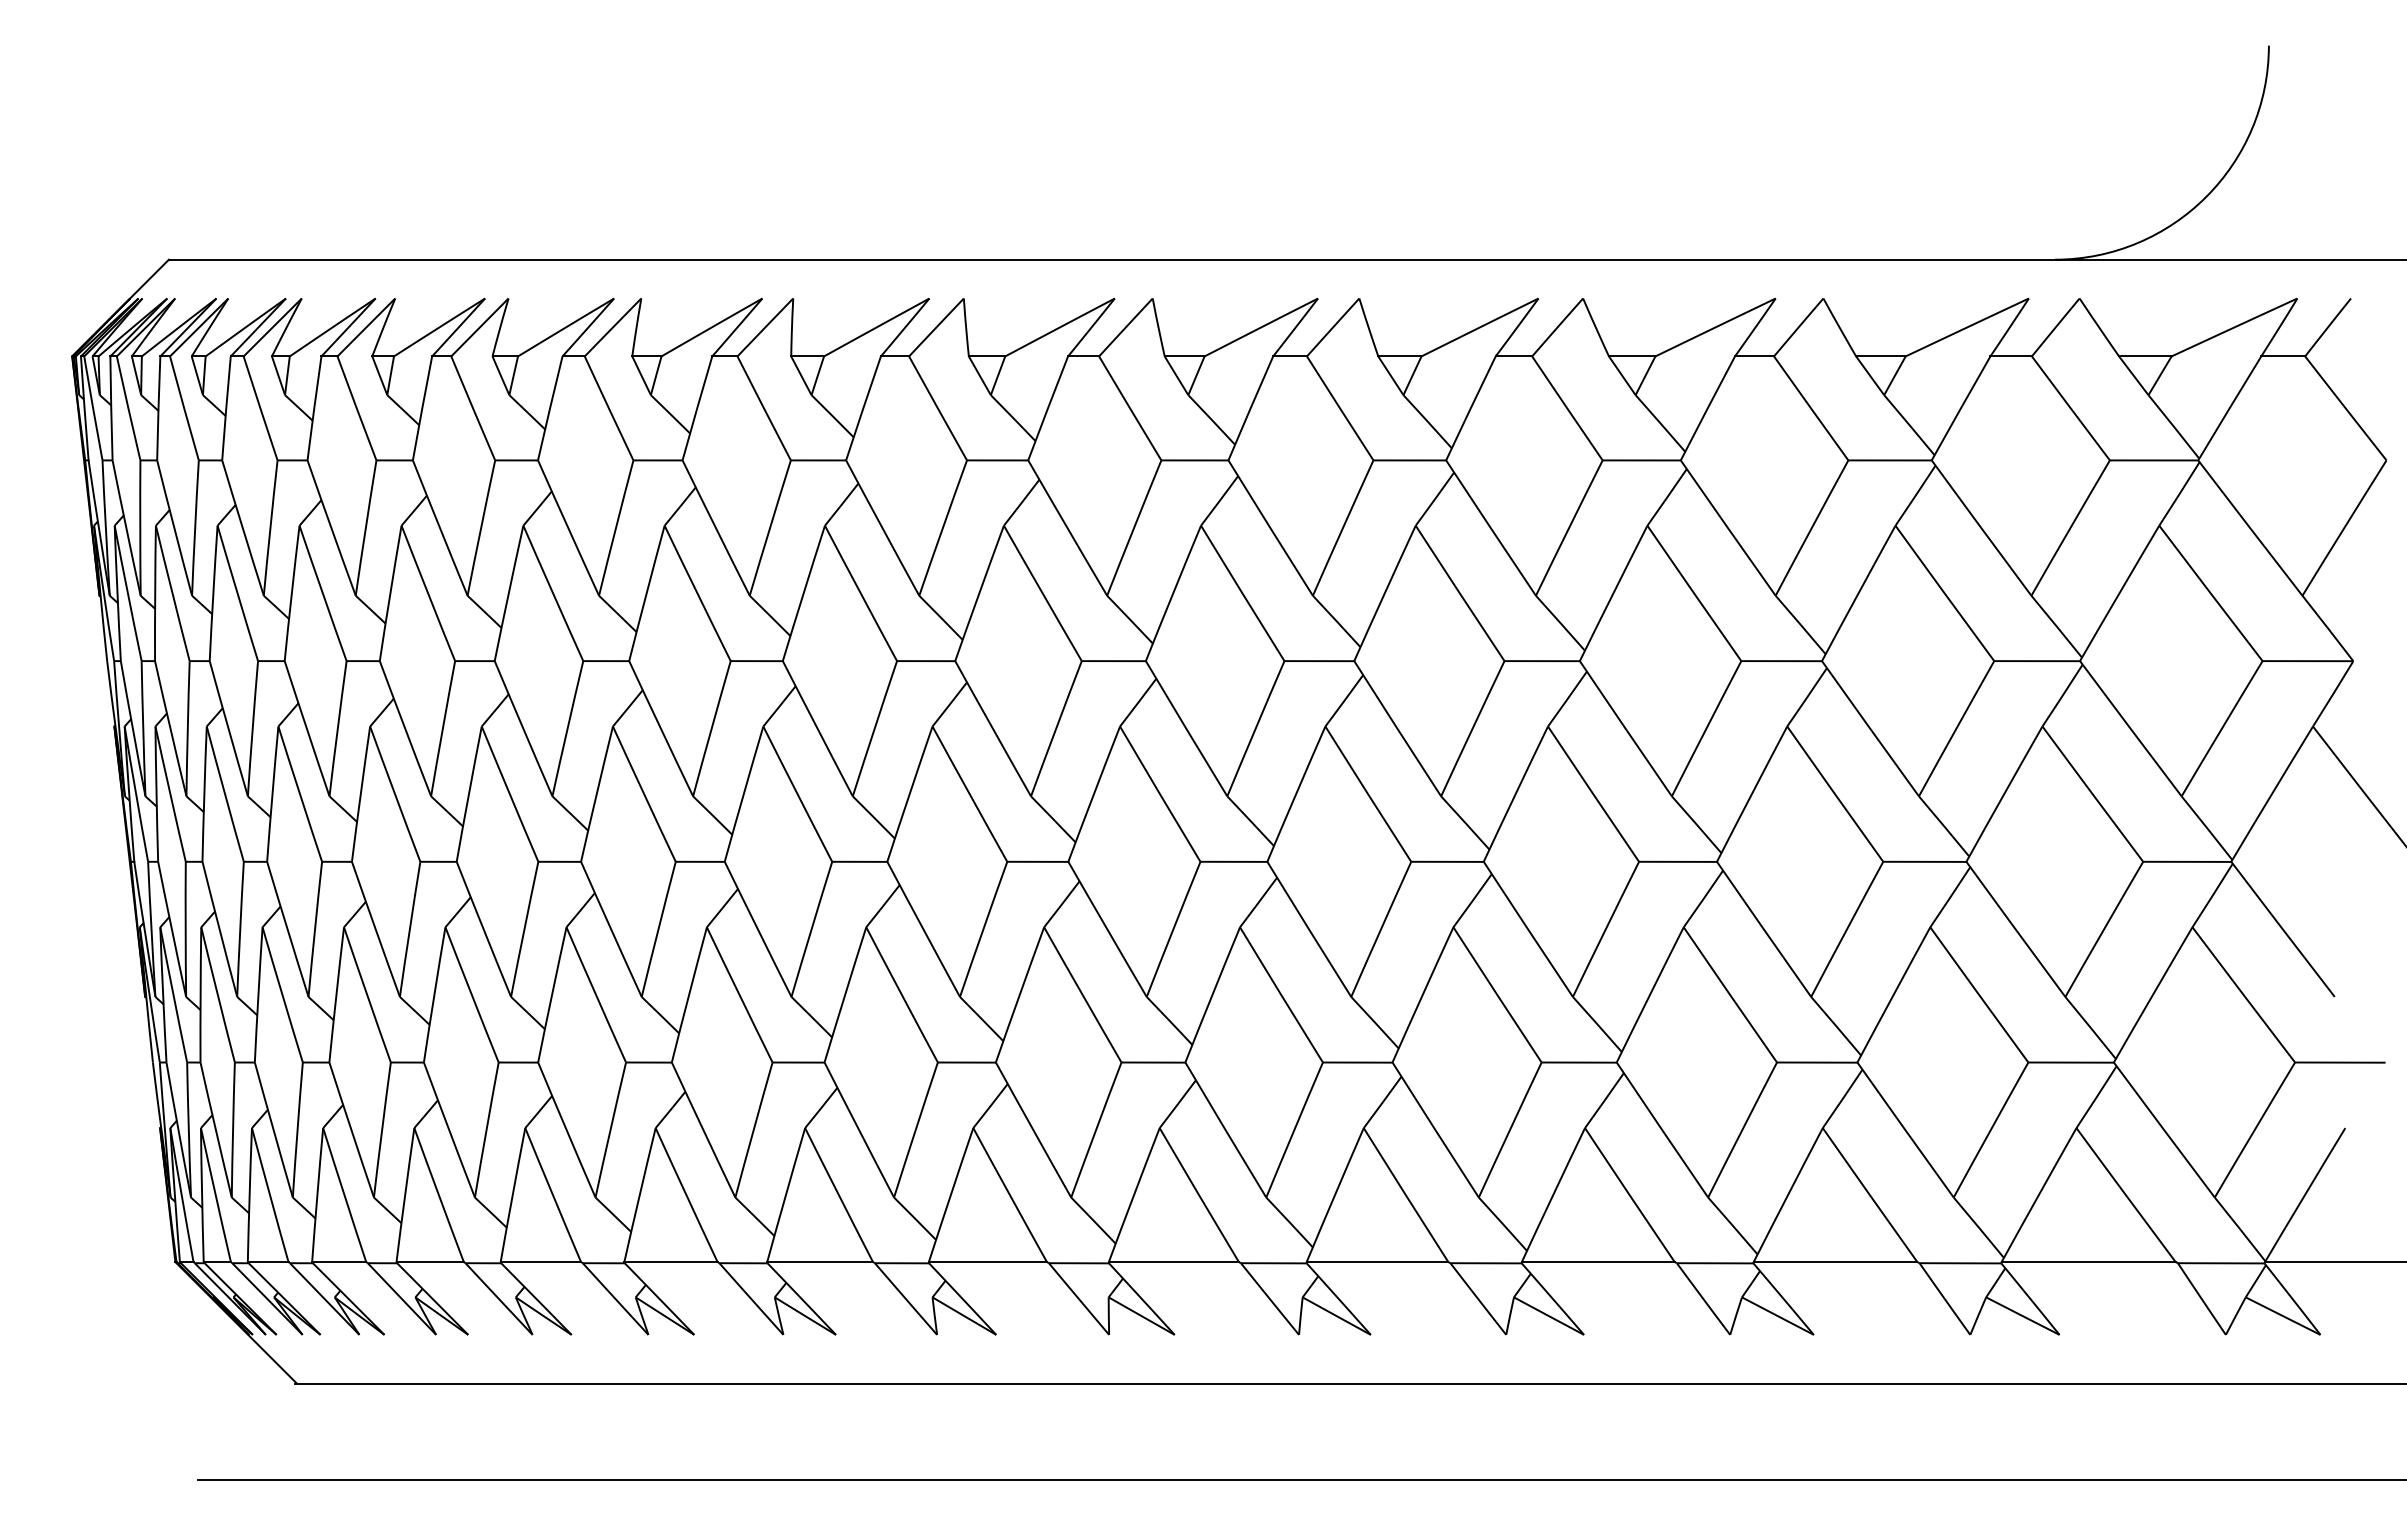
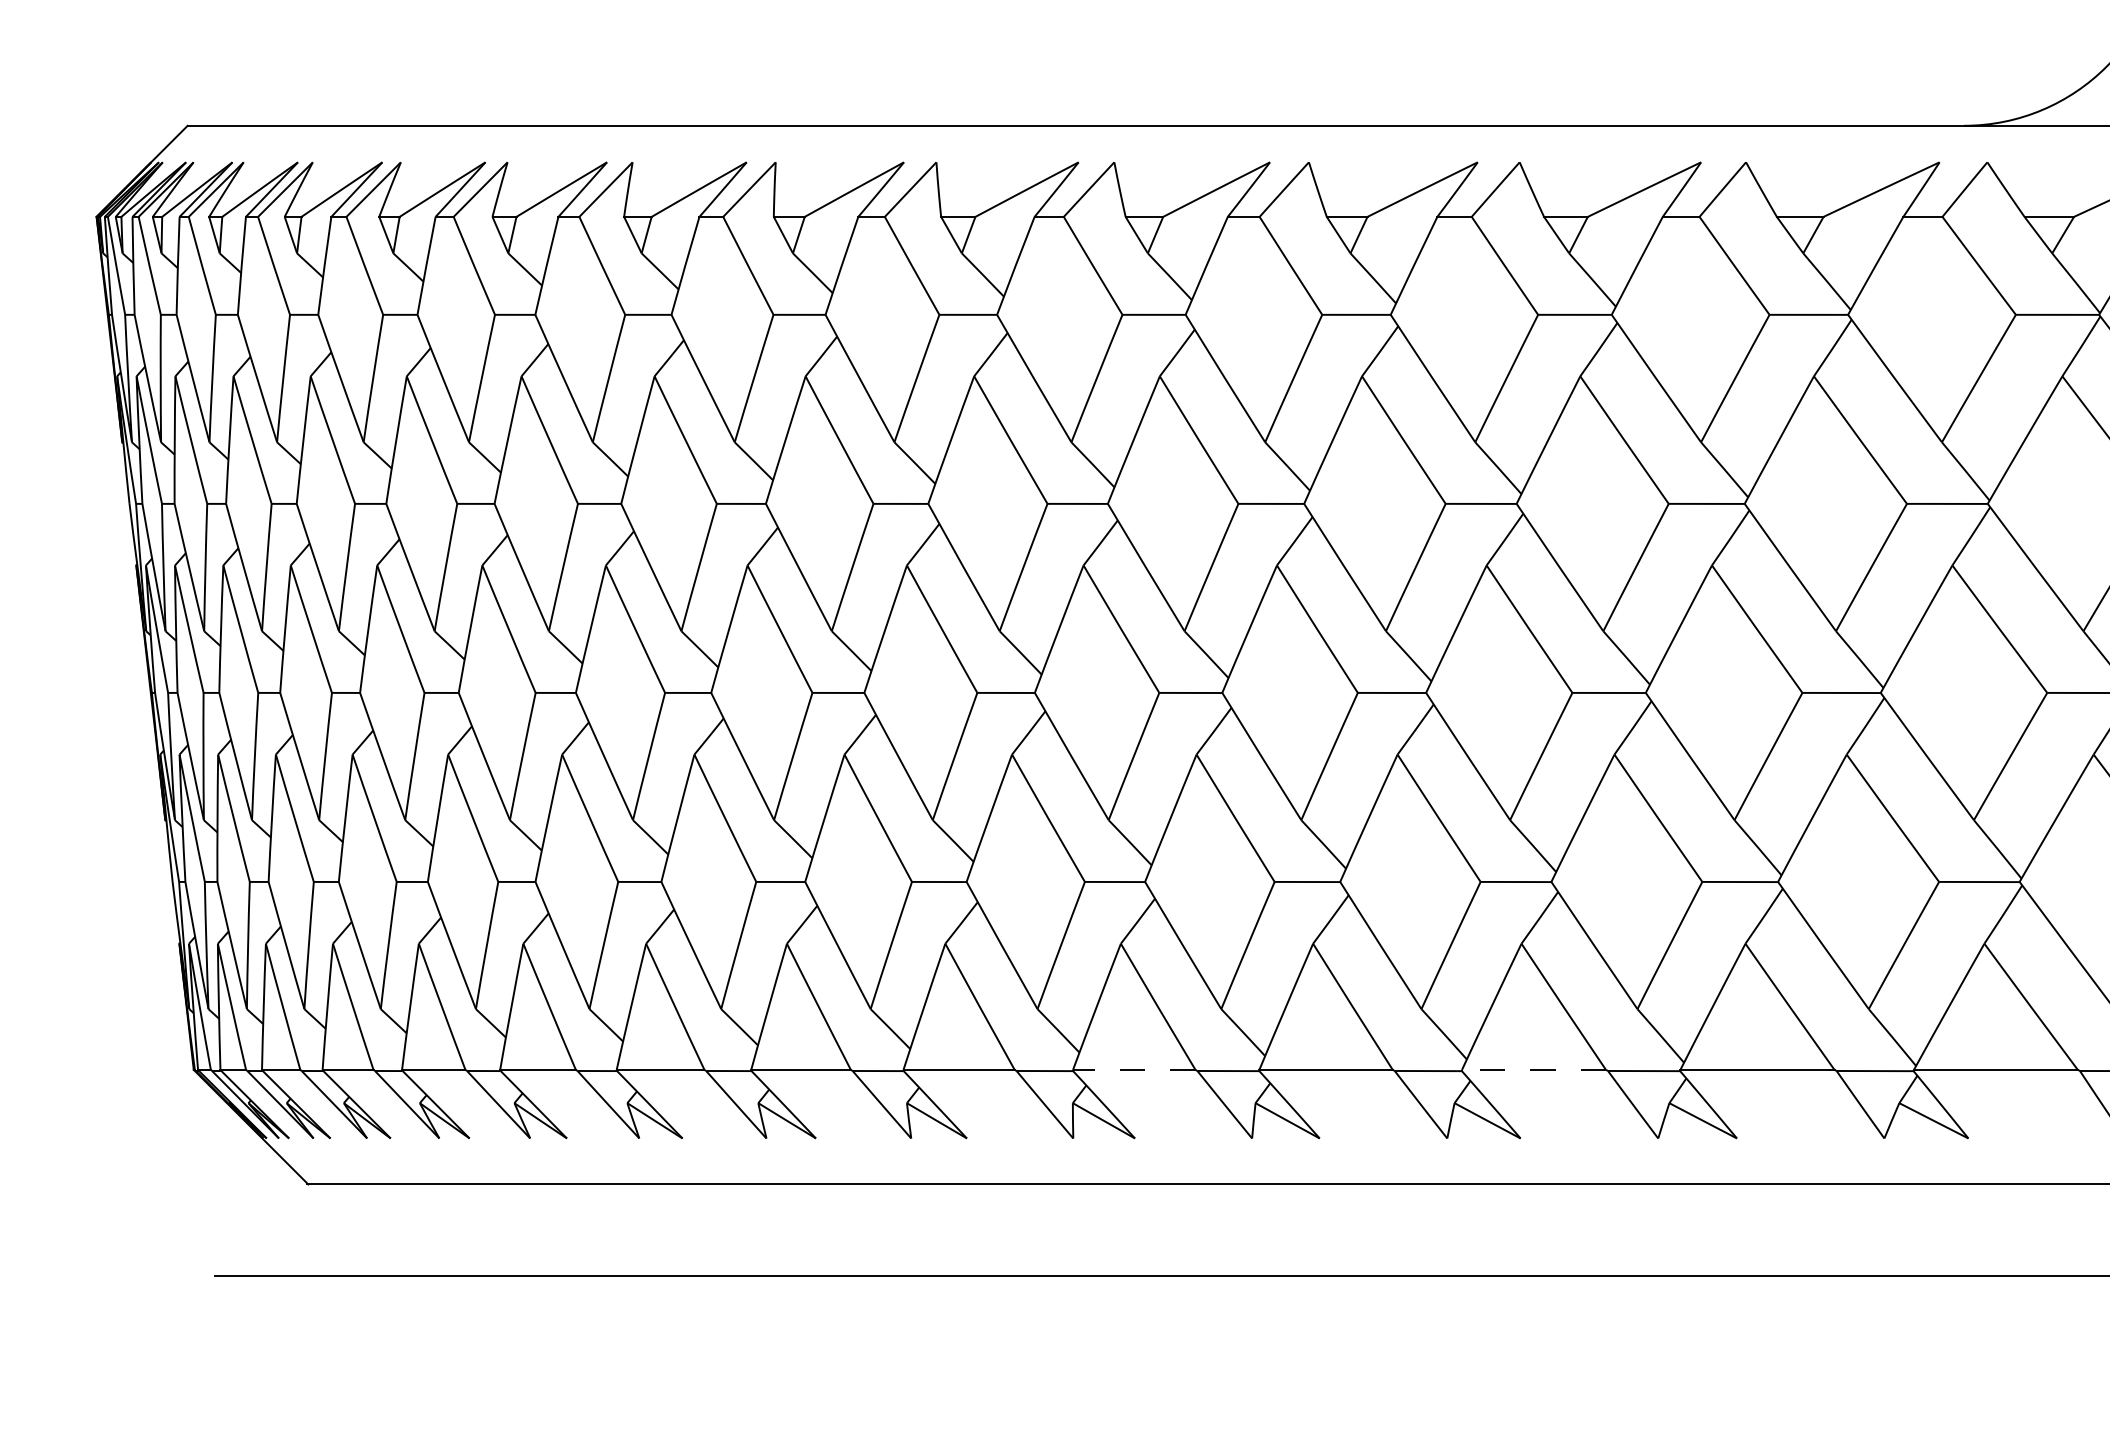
line: (1173, 1262) -> (1133, 1070), solid -> dashed
line: (1597, 1262) -> (1533, 1070), solid -> dashed

